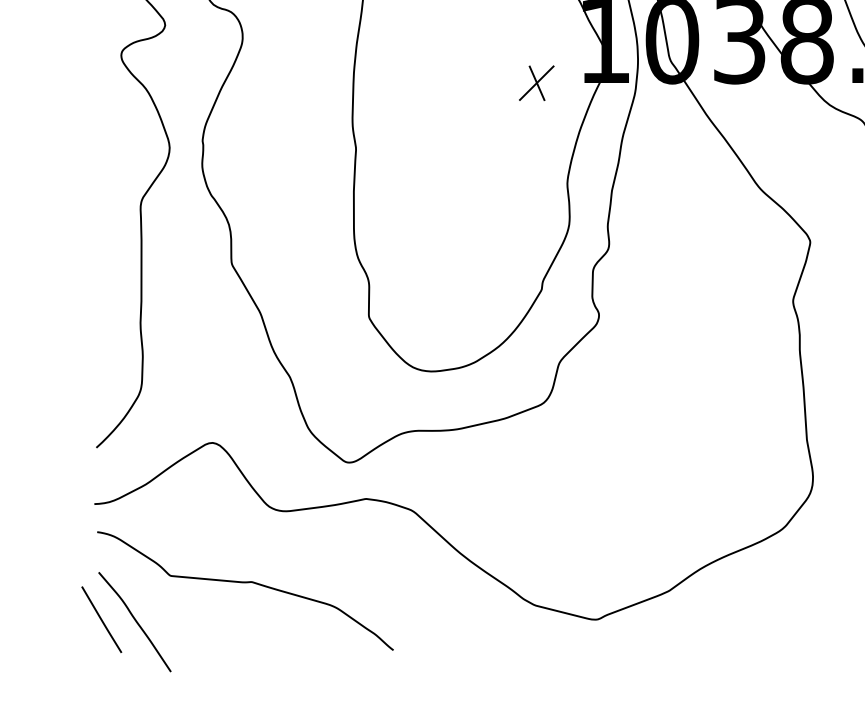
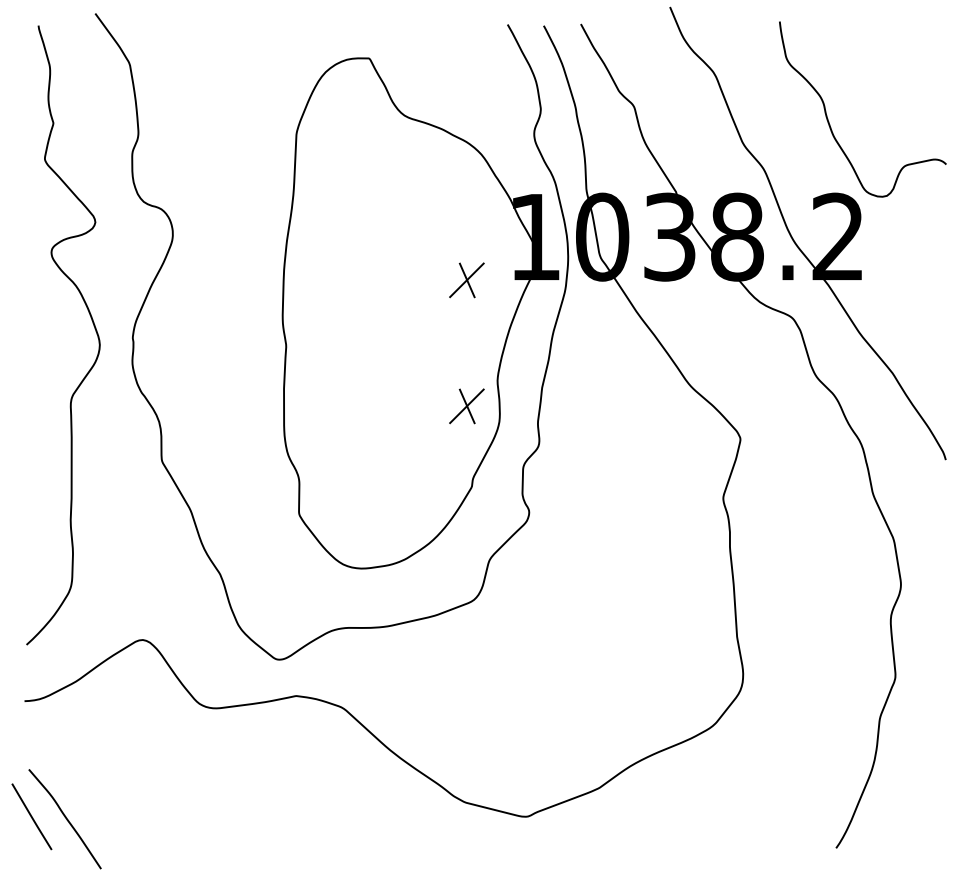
part: (536, 209) -> (466, 406), added
curve: (245, 583) -> (175, 780), removed

